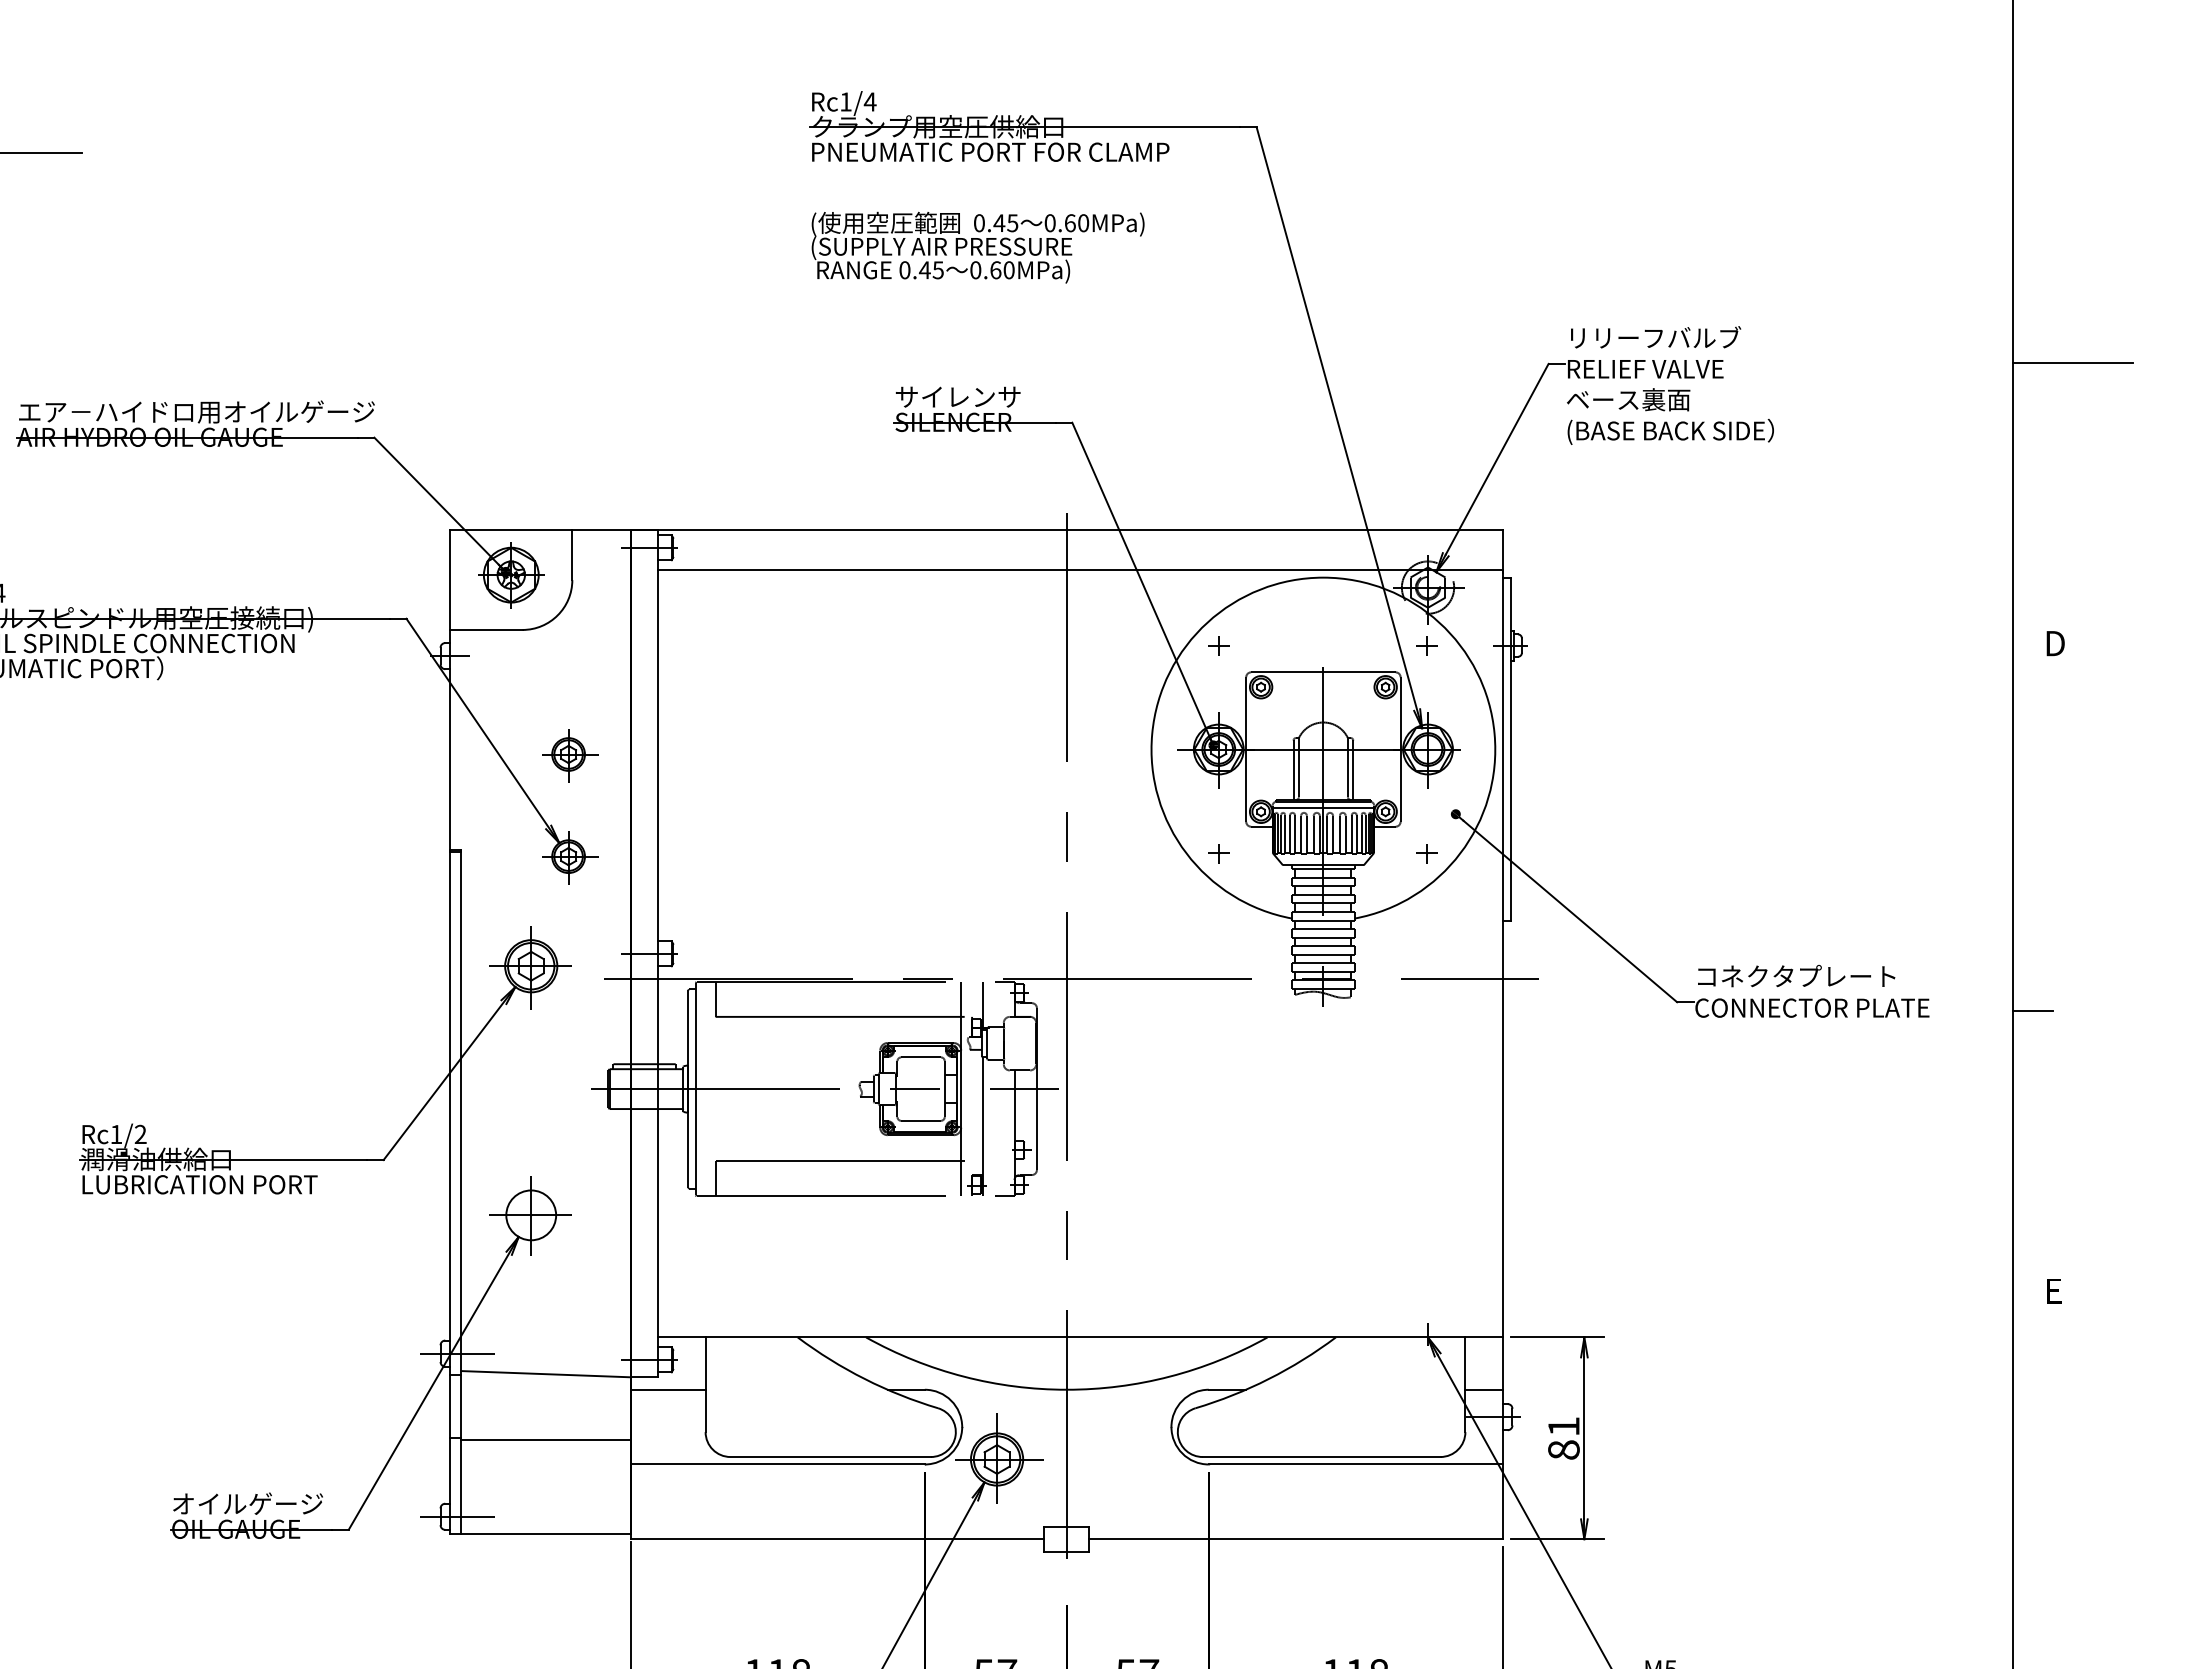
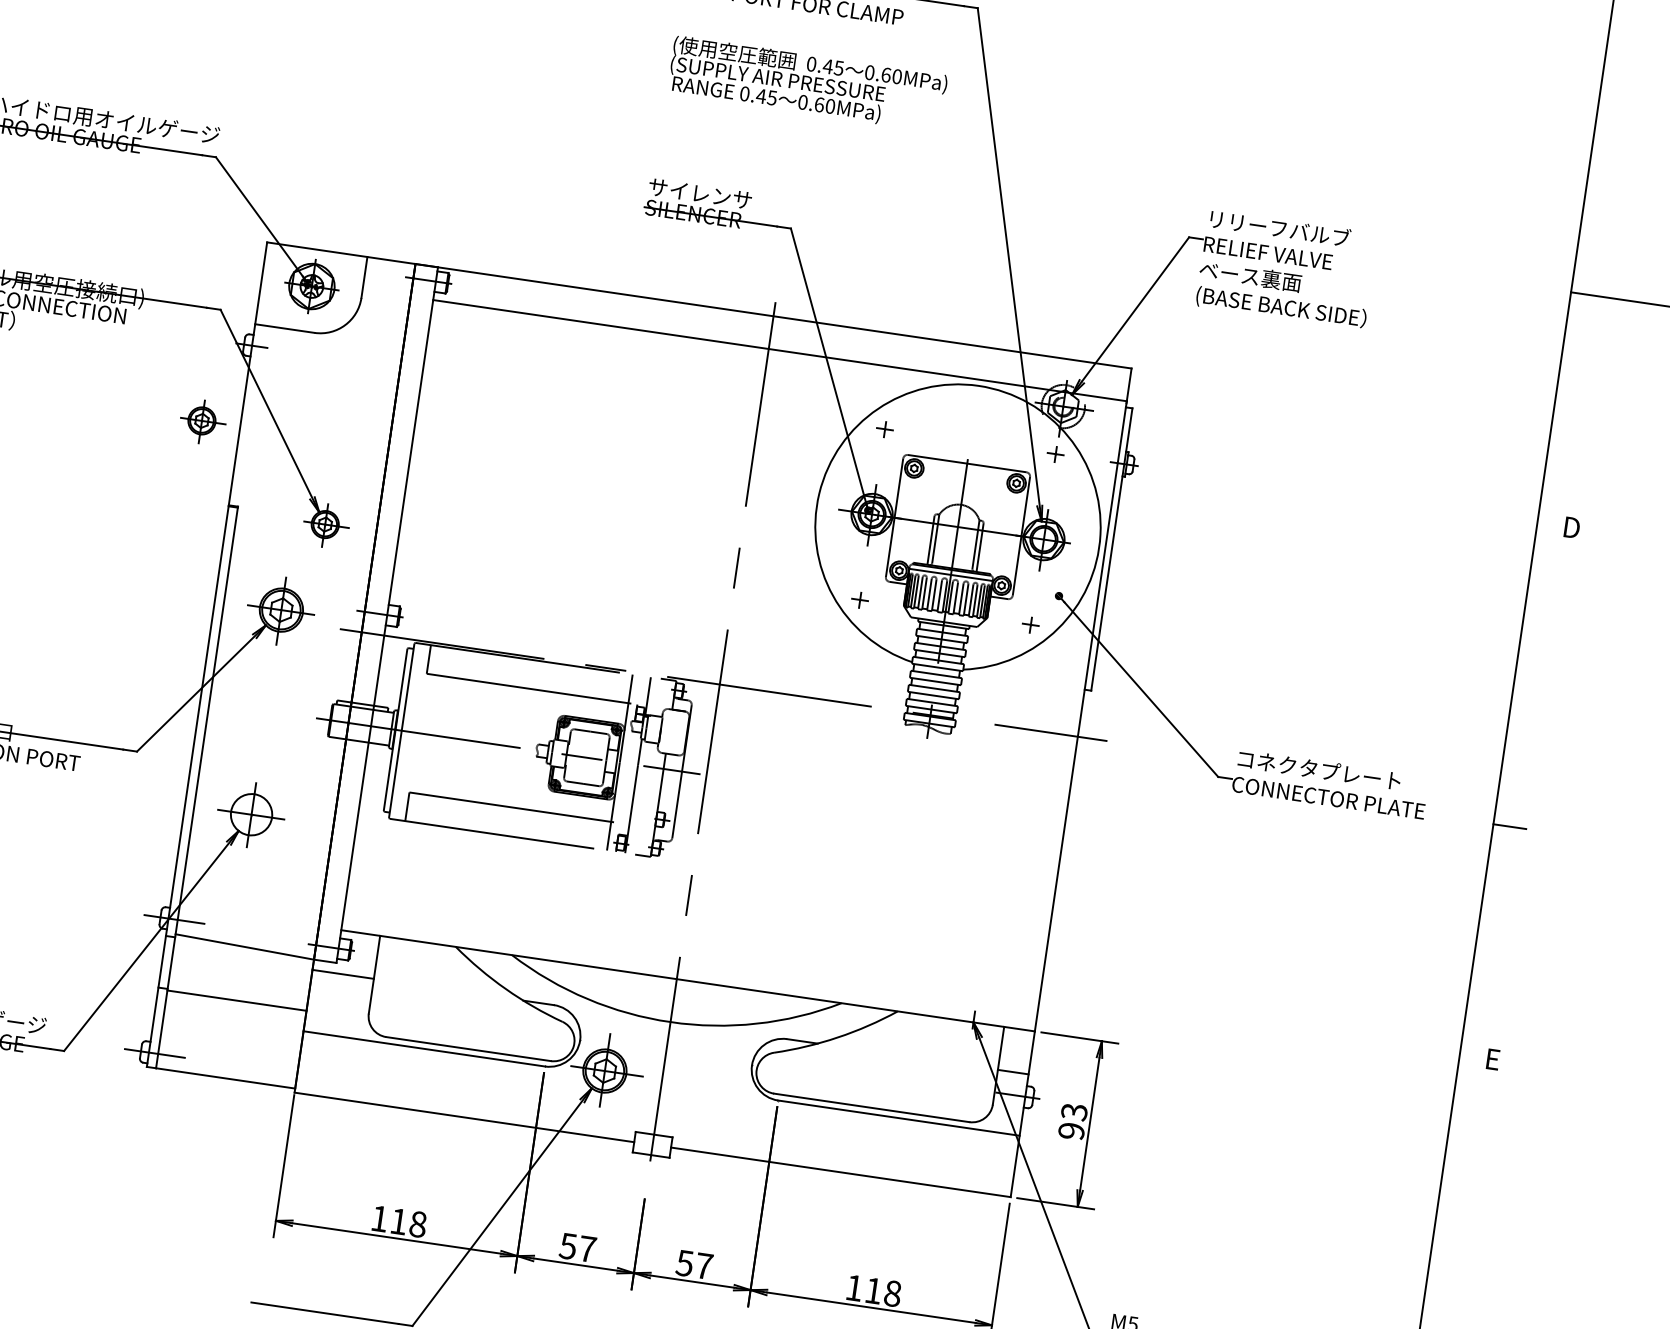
text: (977, 247) -> (807, 83), moved
part: (570, 755) -> (203, 421), moved
text: (1563, 1438) -> (1072, 1121), 81 -> 93

